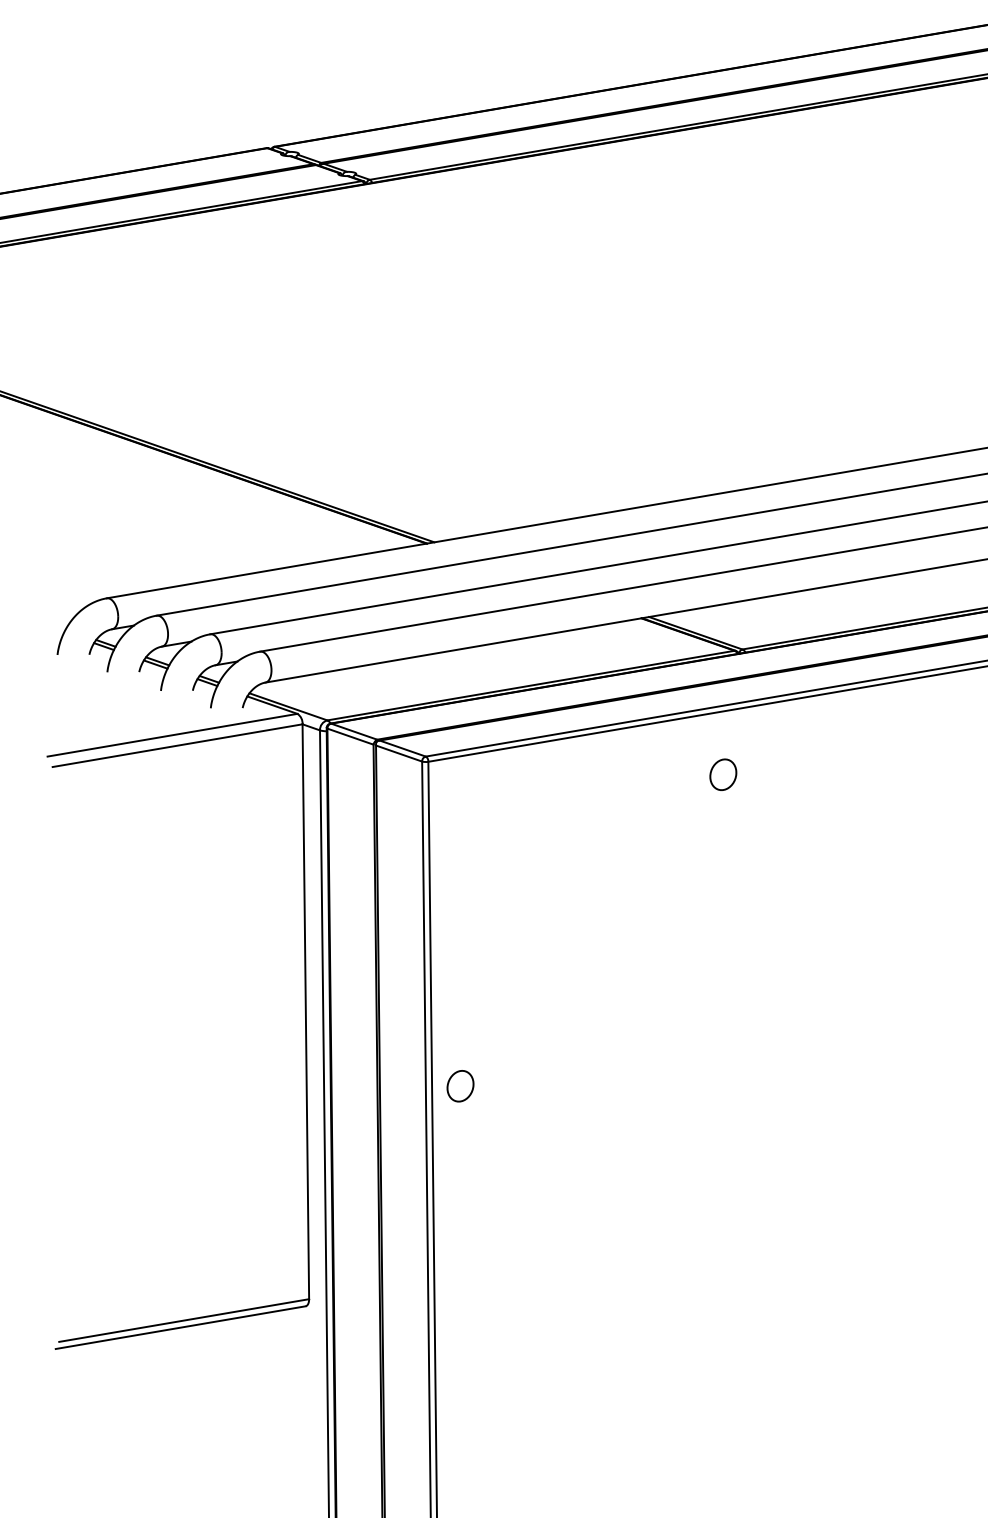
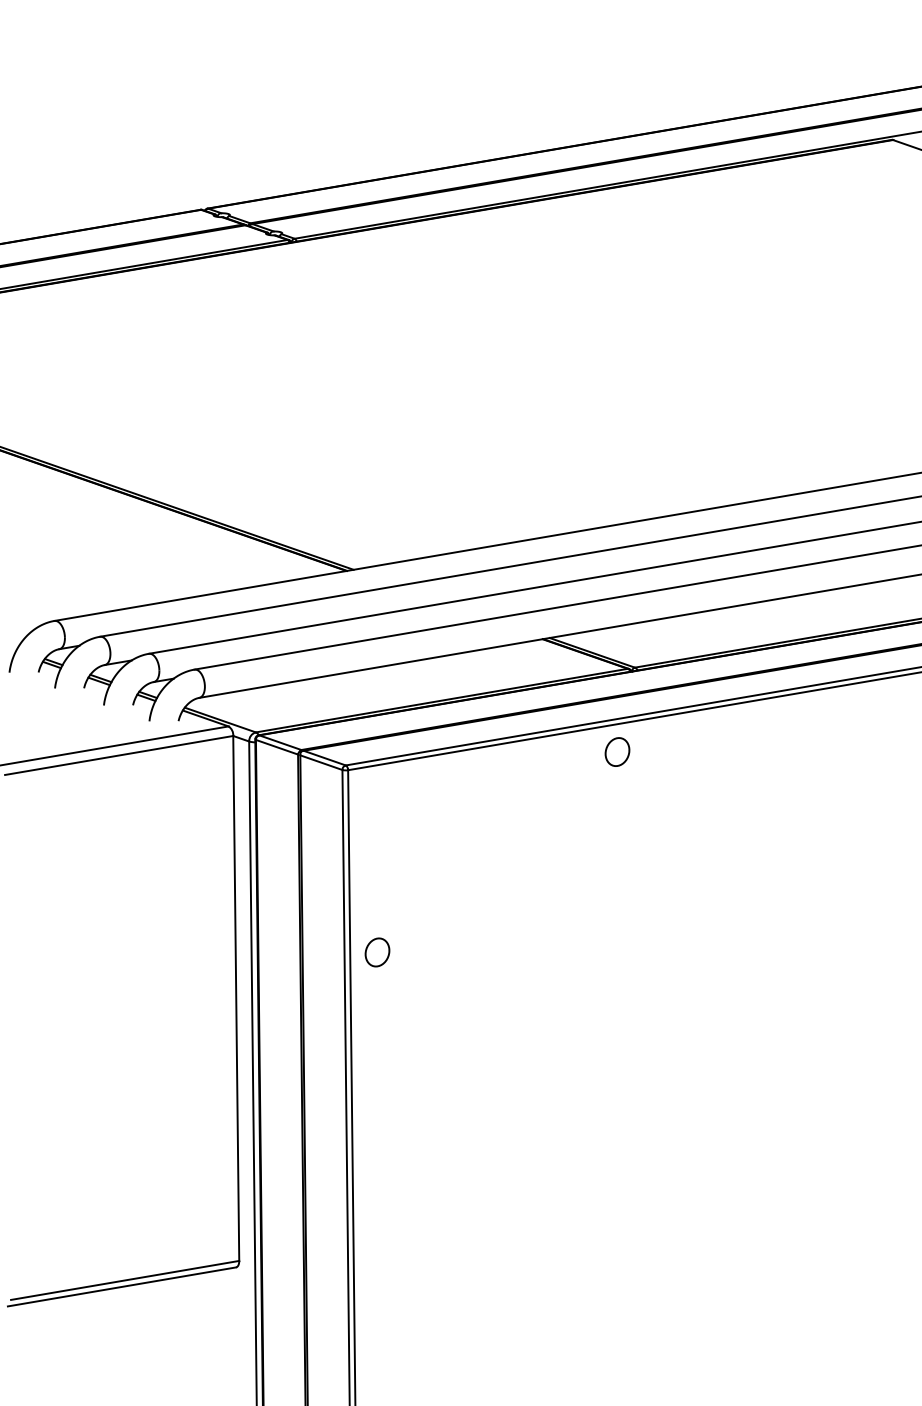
part: (723, 774) -> (617, 751), moved
part: (460, 1086) -> (377, 952), moved

